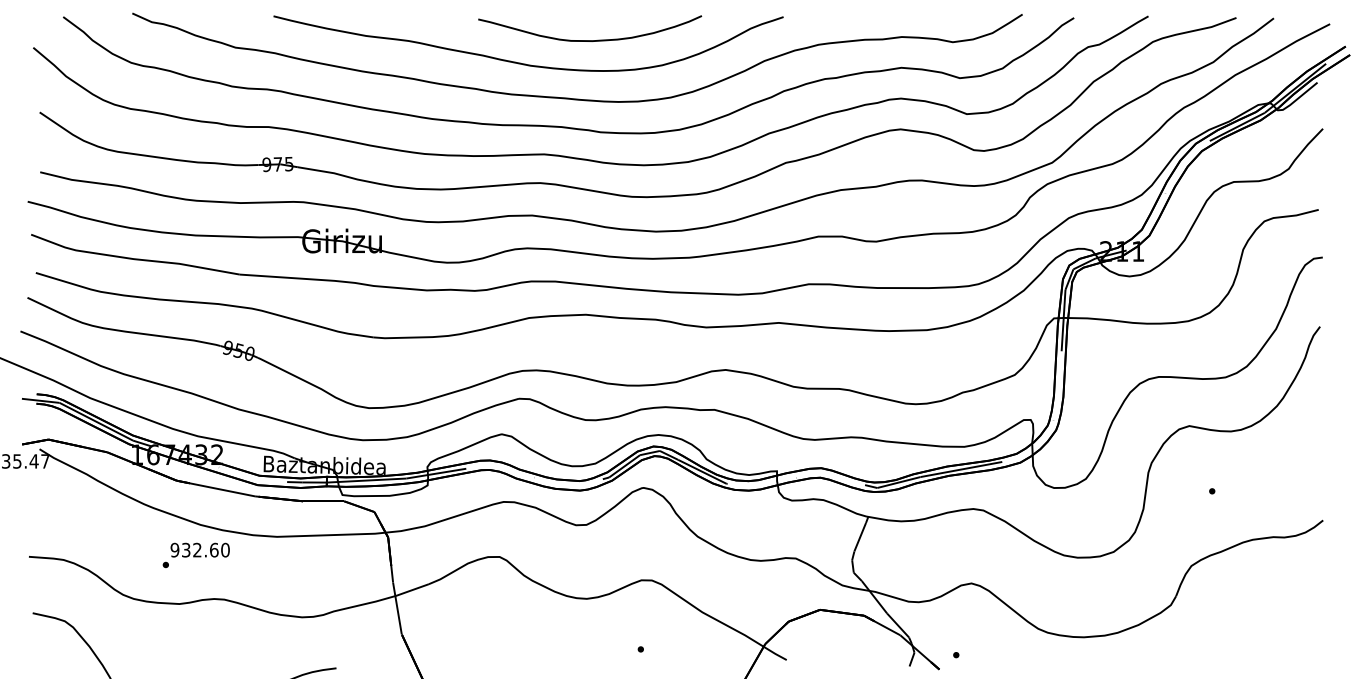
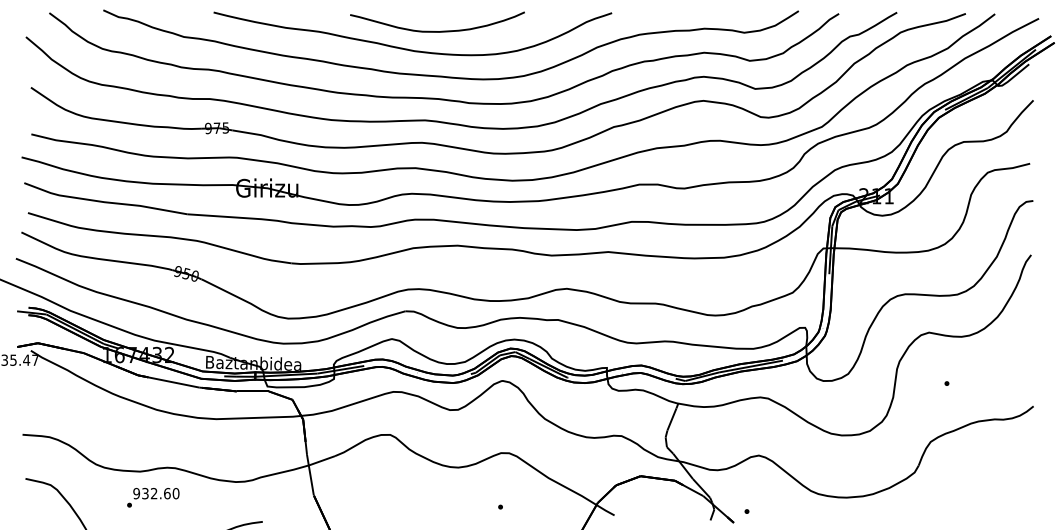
curve: (590, 40) -> (437, 31), moved
text: (195, 555) -> (152, 497), moved

